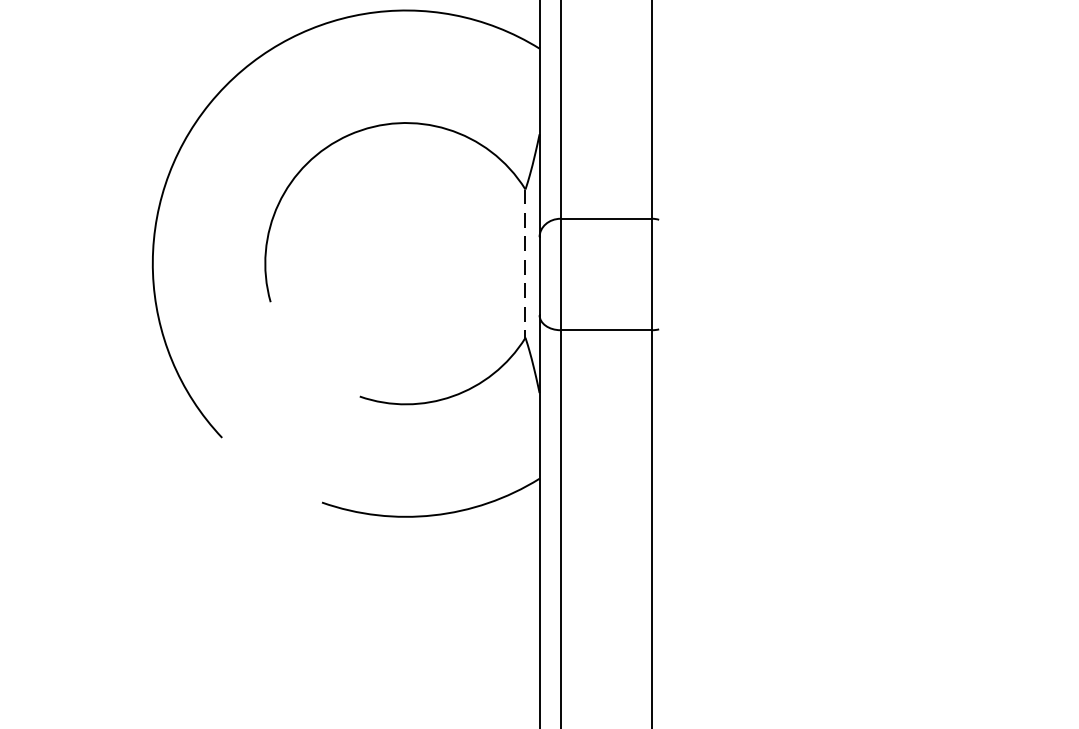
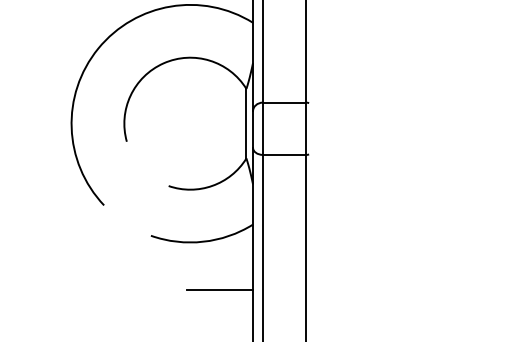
line: (525, 263) -> (246, 123), dashed -> solid
line: (470, 619) -> (220, 290), added

